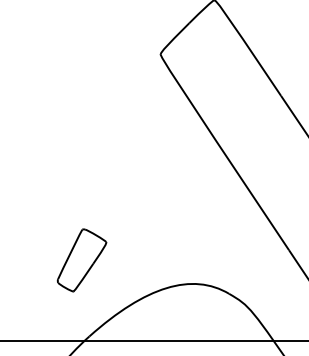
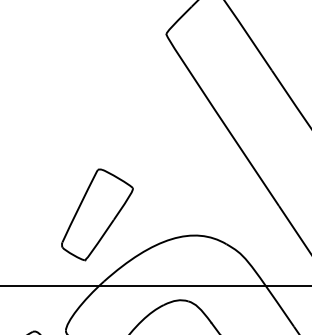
part: (82, 259) -> (97, 214), size x1.67

